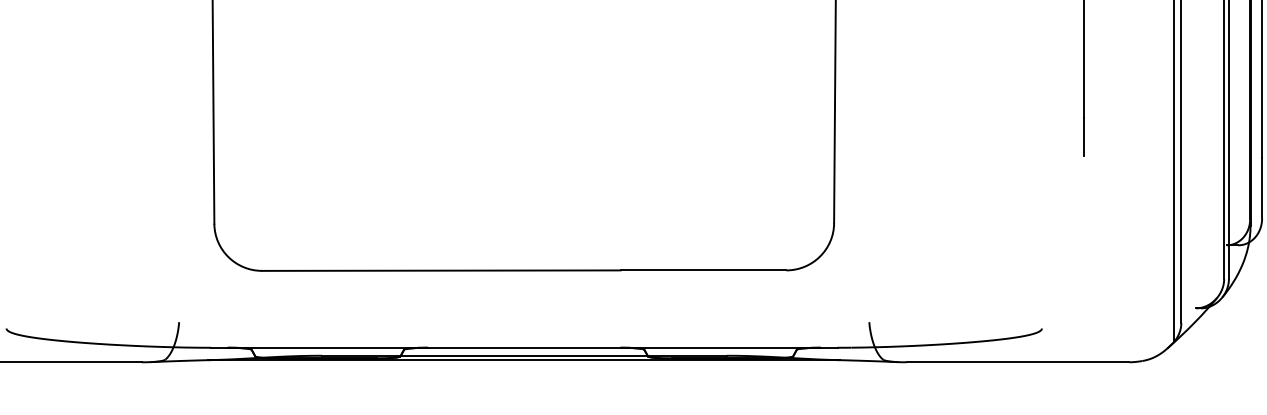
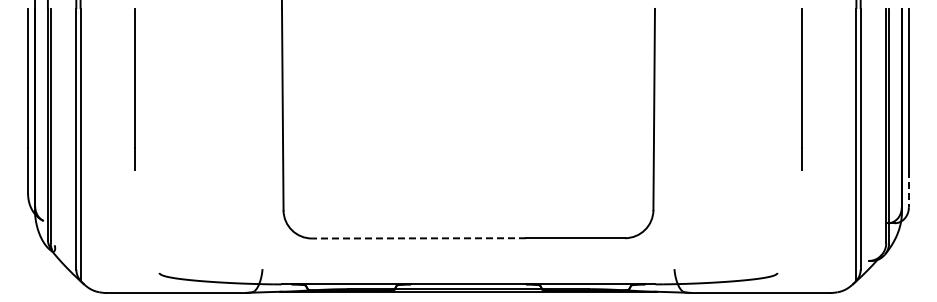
line: (1261, 188) -> (908, 189), solid -> dashed
line: (442, 270) -> (419, 238), solid -> dashed

